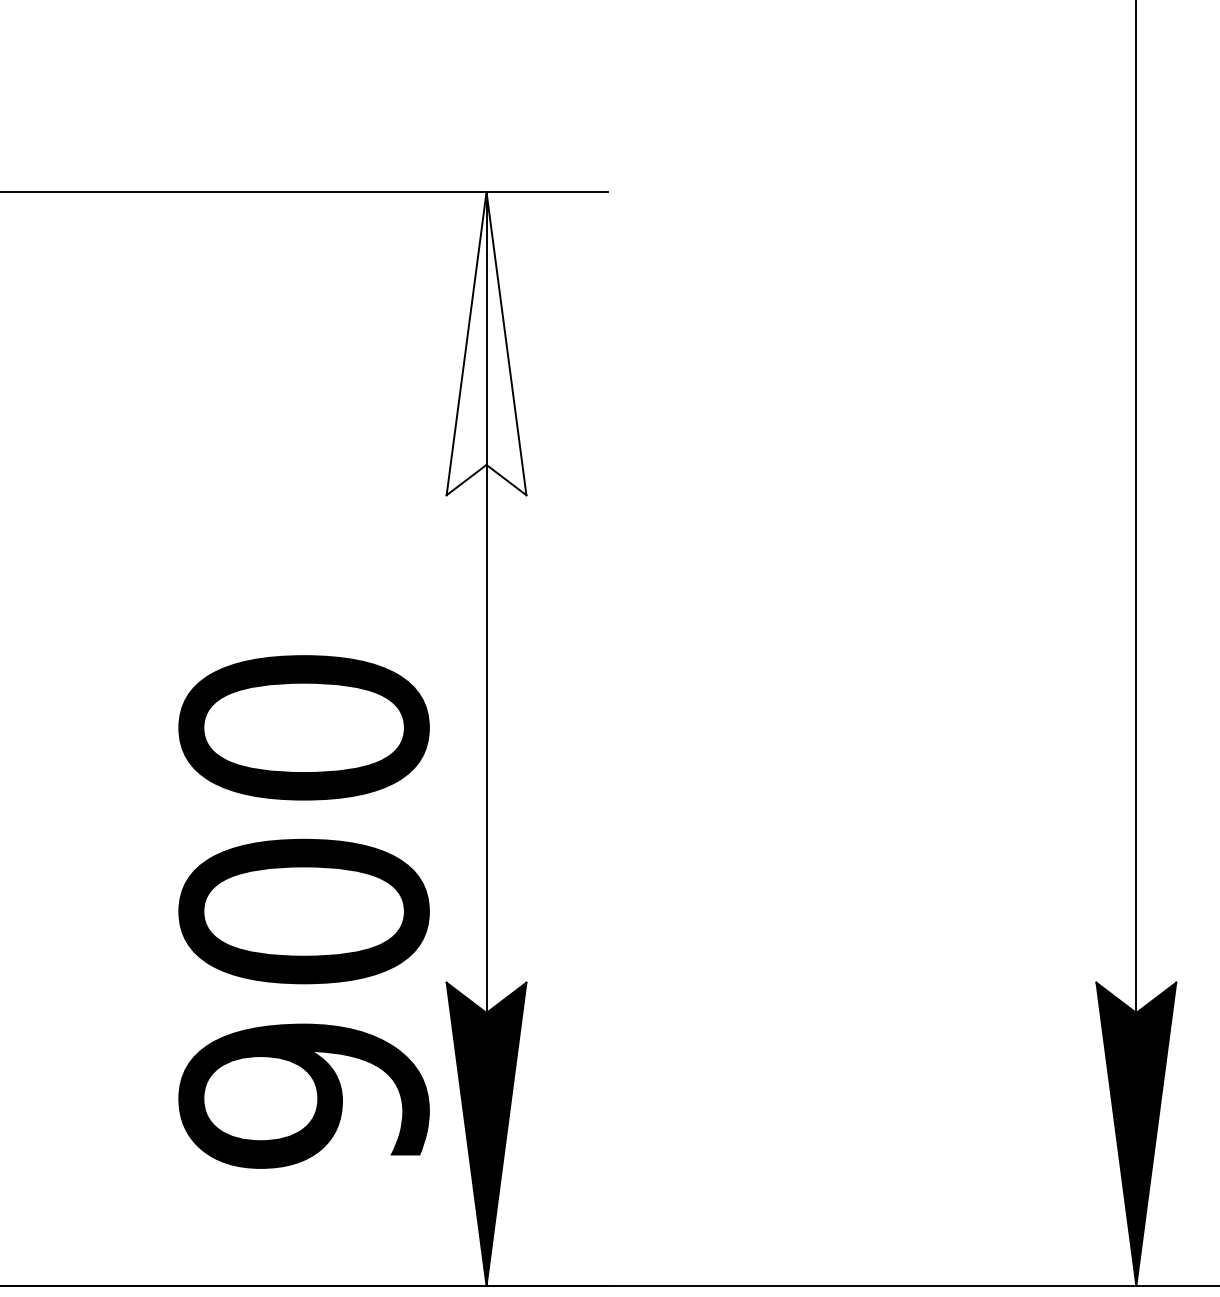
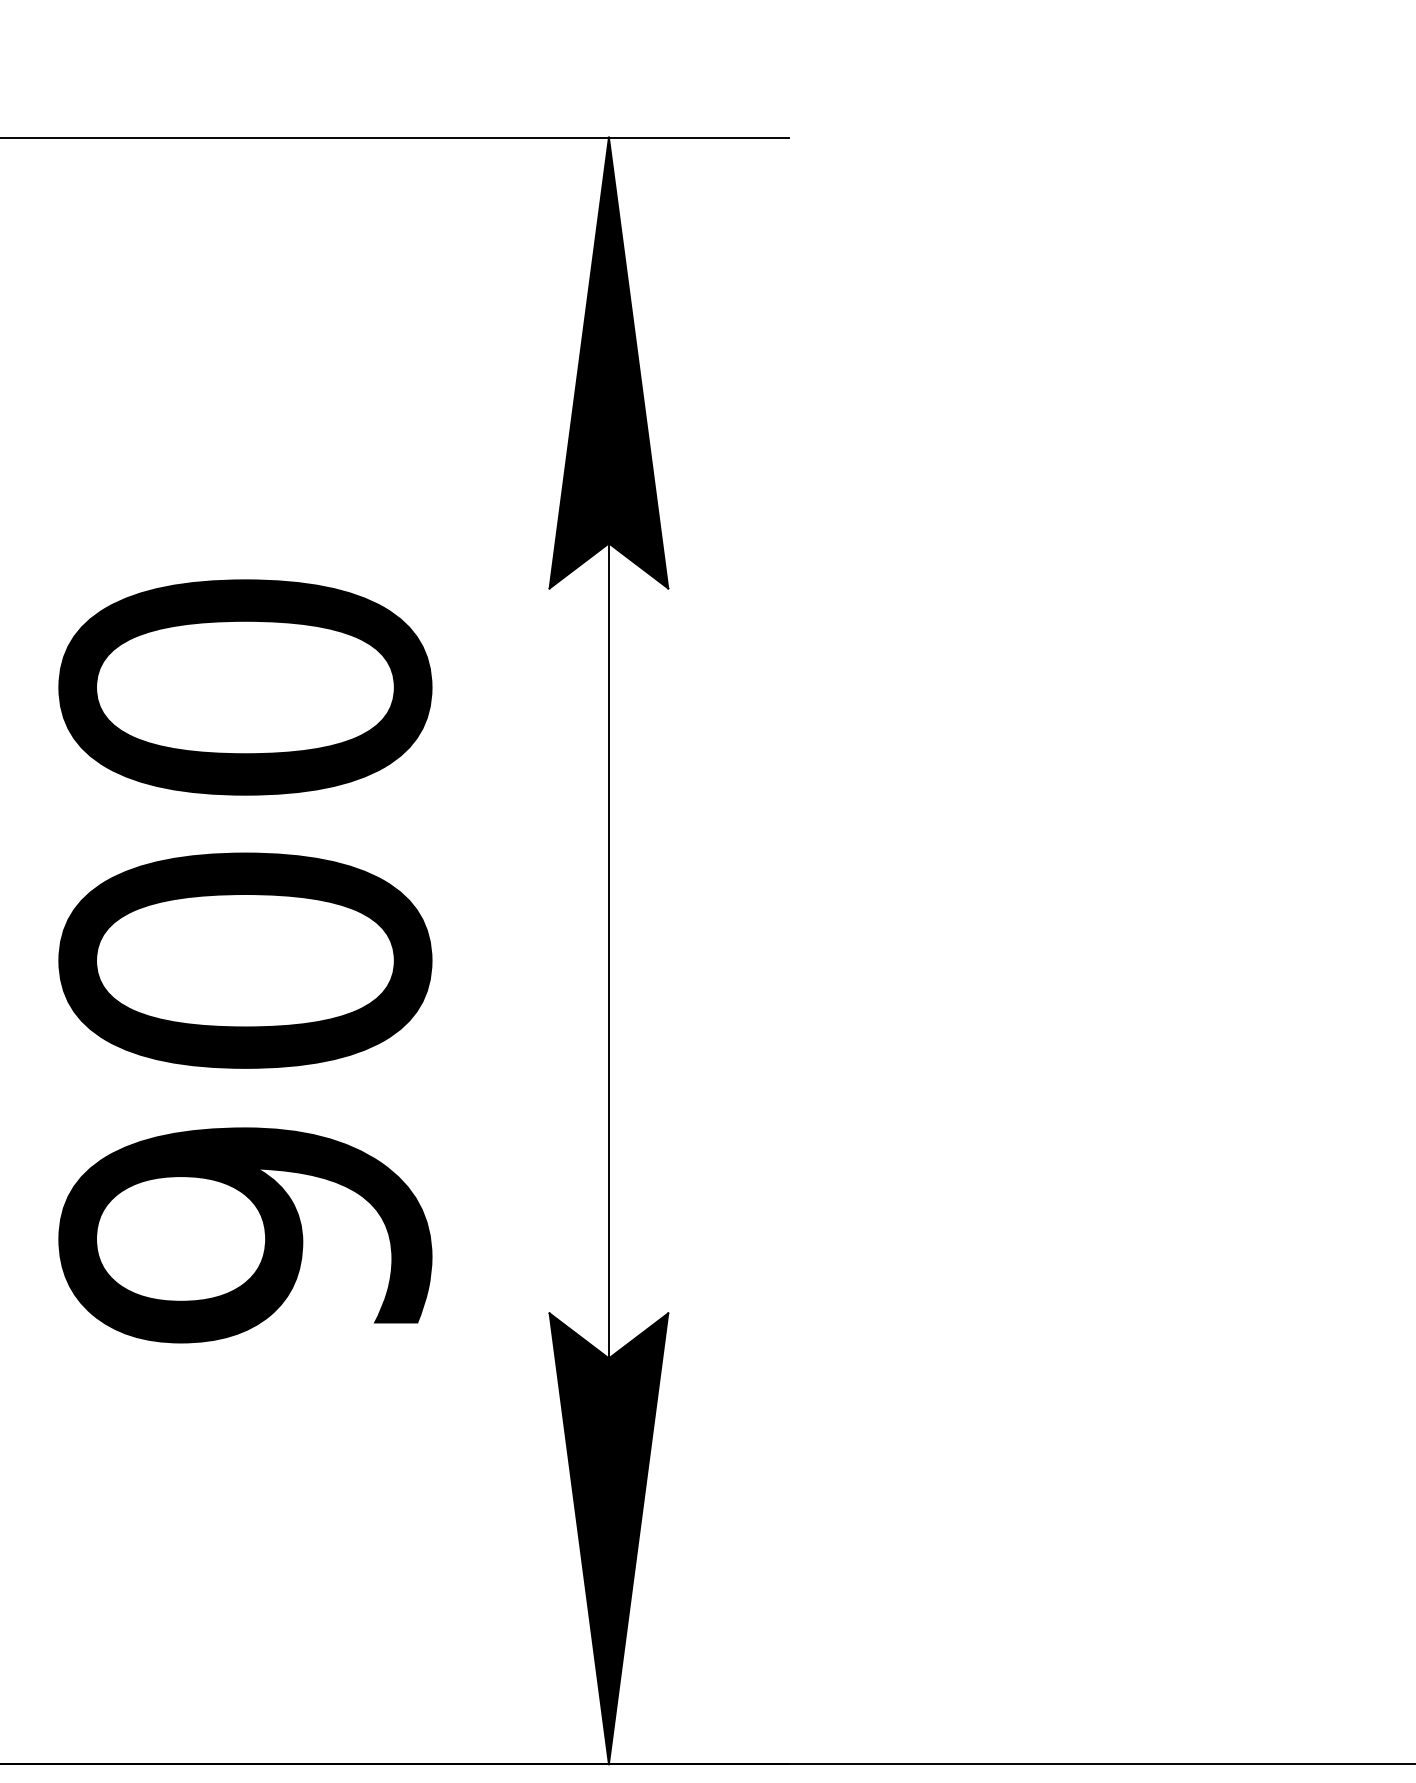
fill: (486, 343) -> (608, 362), added
text: (303, 911) -> (244, 960), moved

